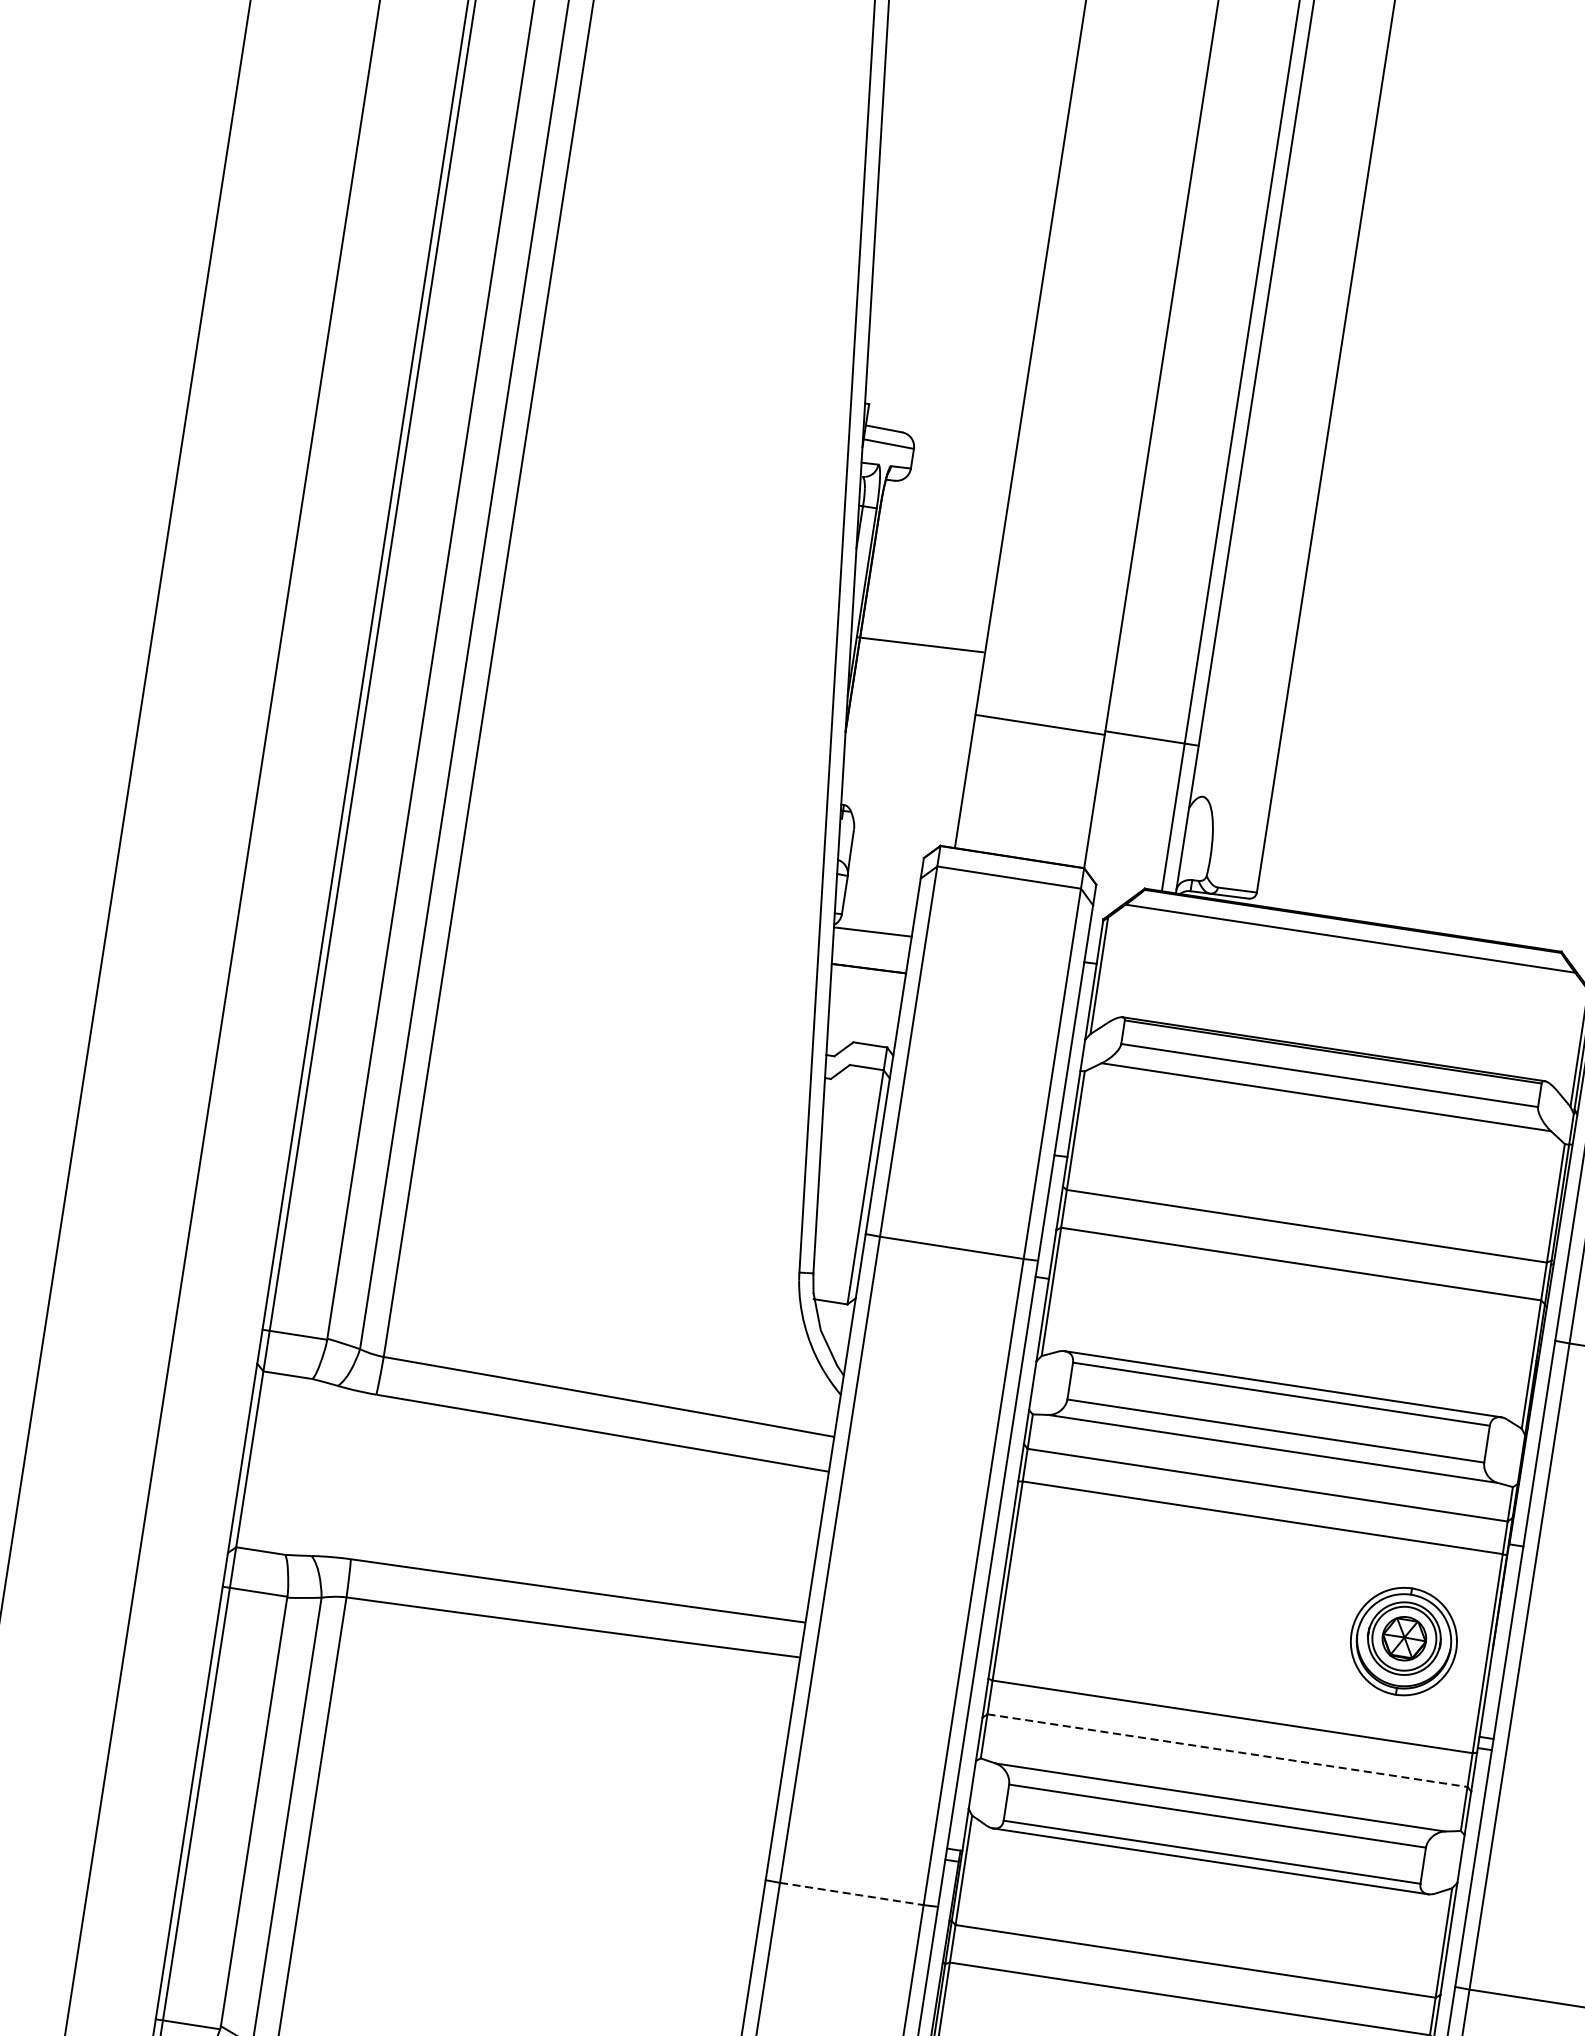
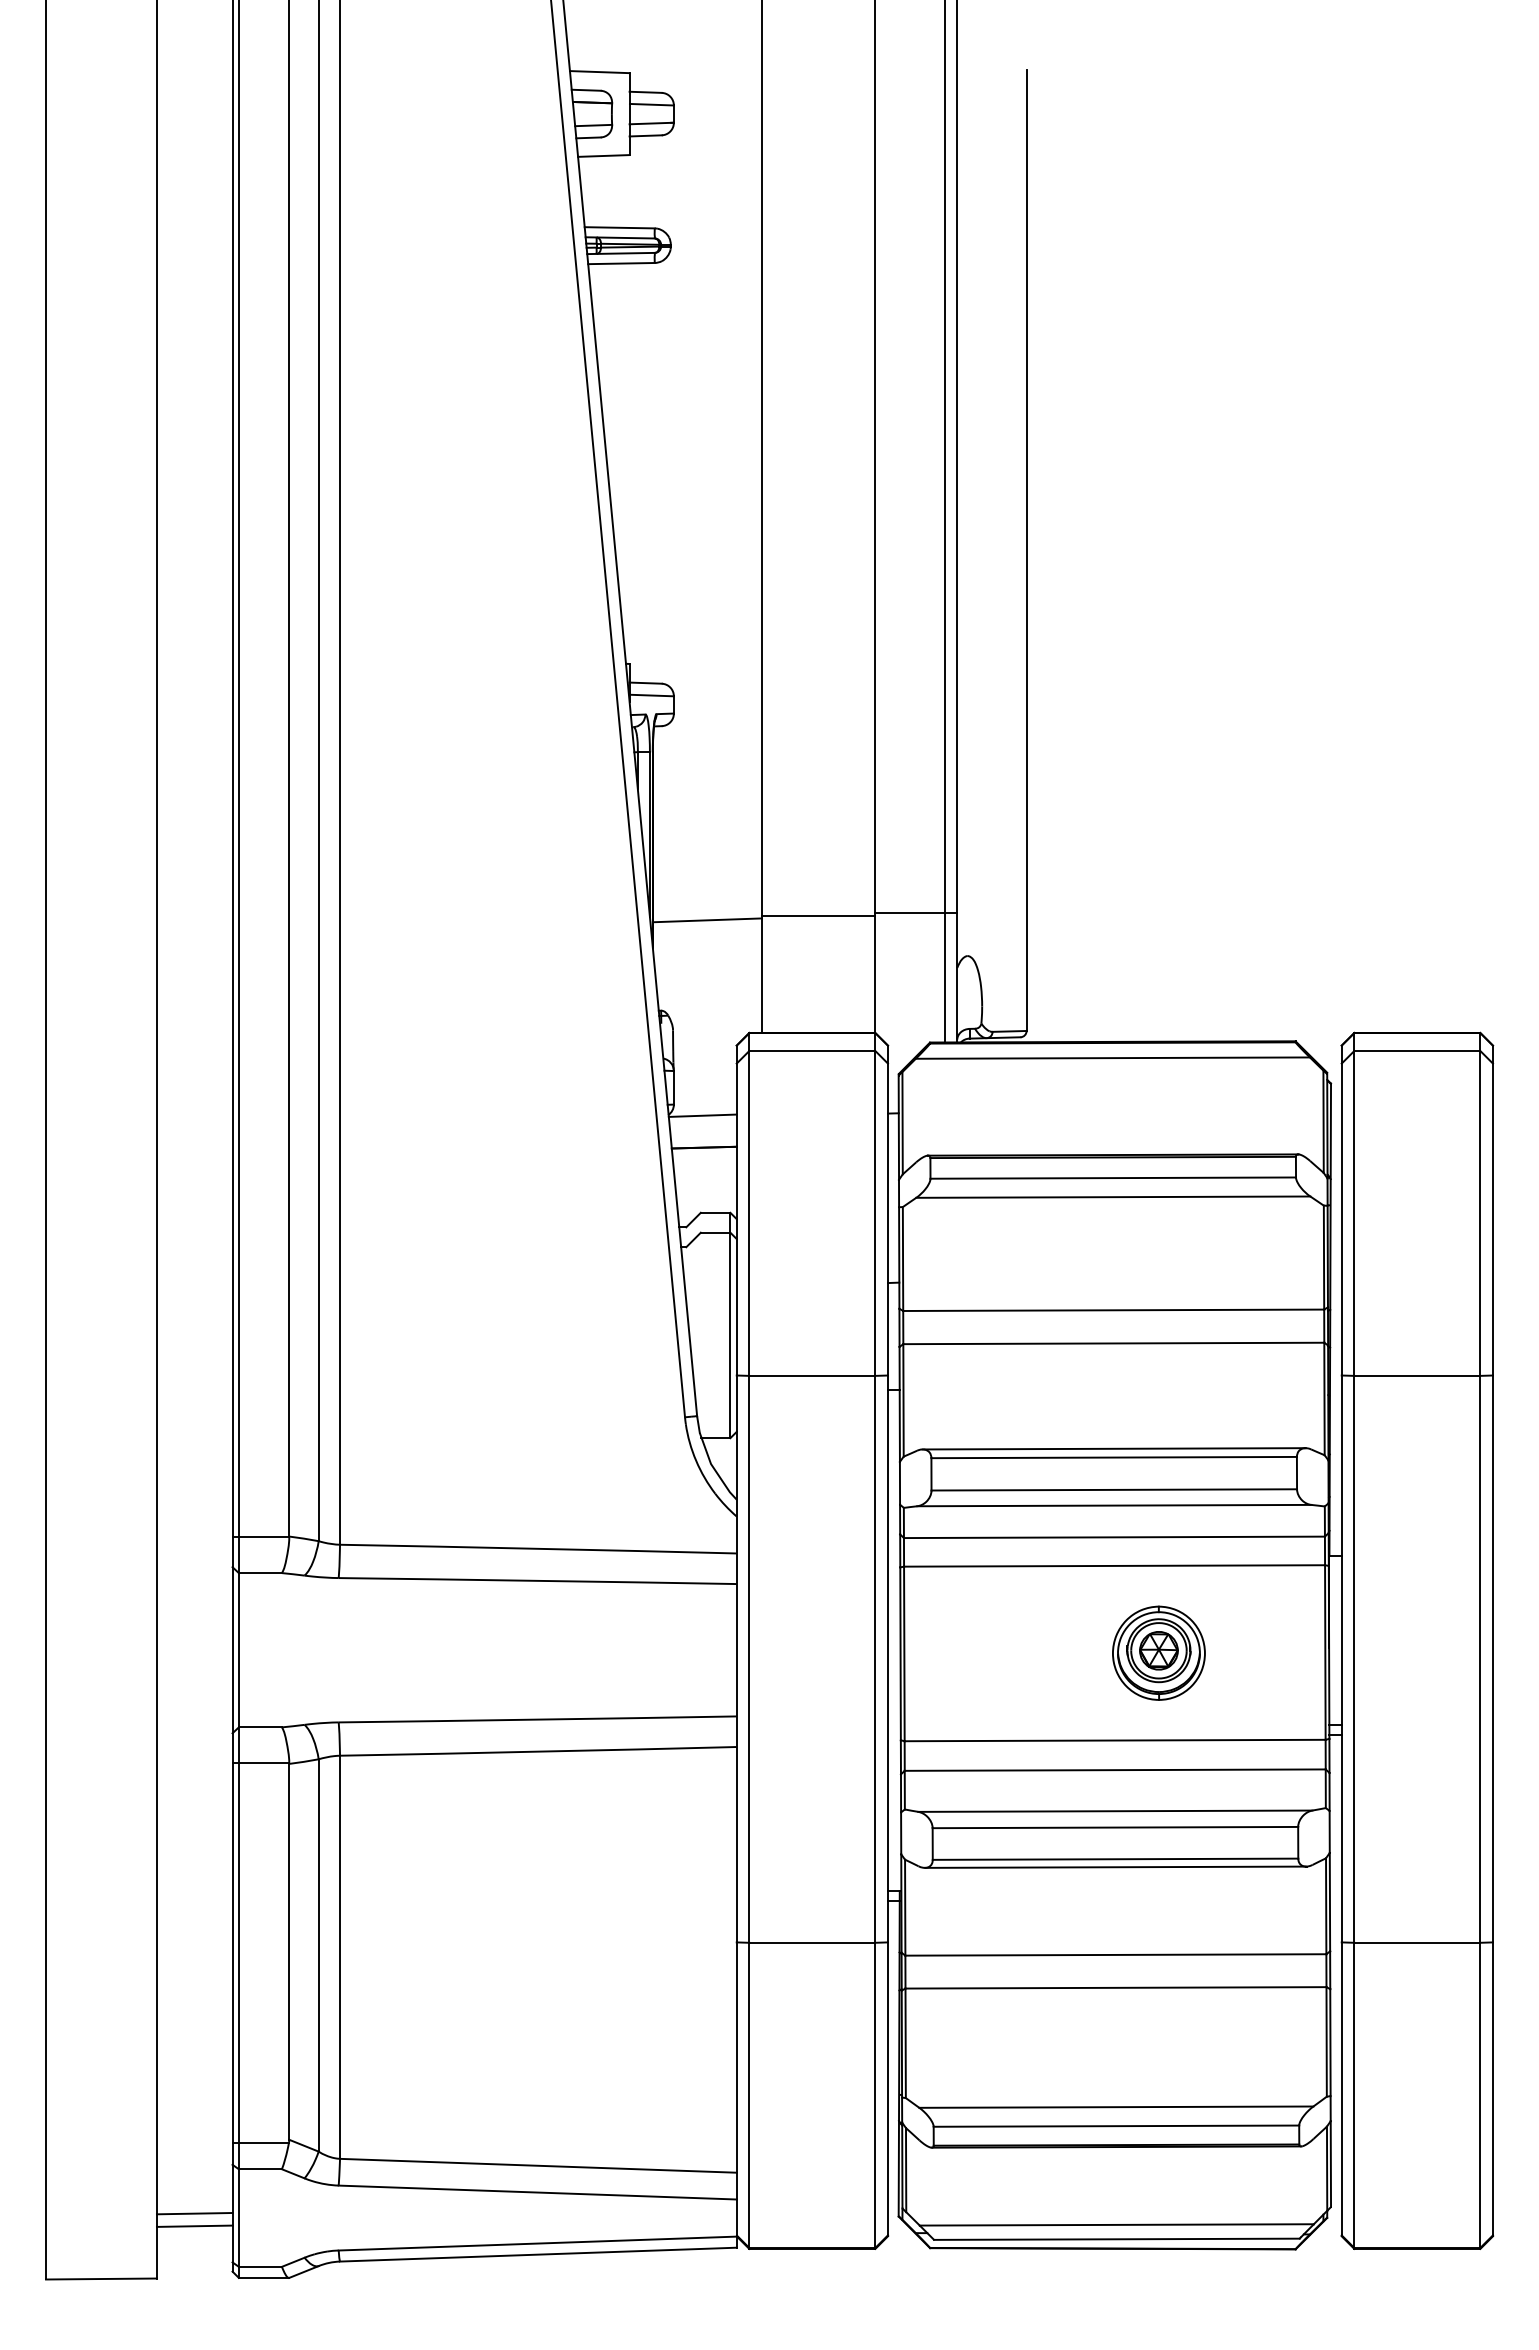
line: (920, 645) -> (707, 920), moved
part: (1403, 1640) -> (1158, 1652), moved
line: (1227, 1751) -> (1115, 1770), dashed -> solid
line: (852, 1893) -> (812, 1942), dashed -> solid

